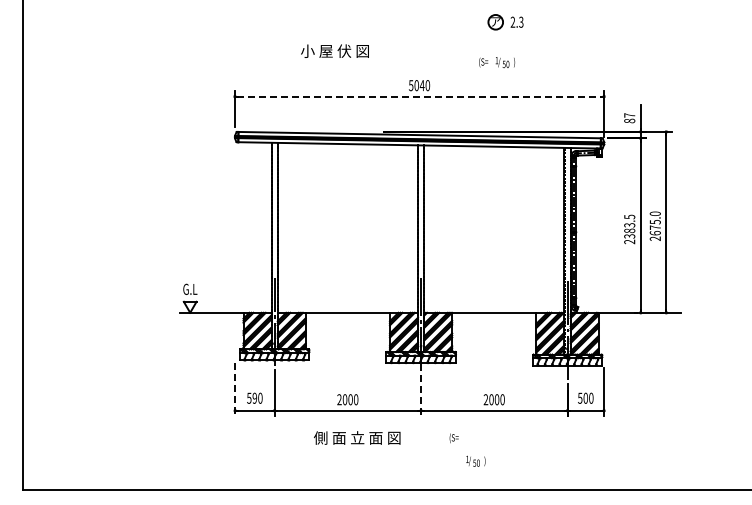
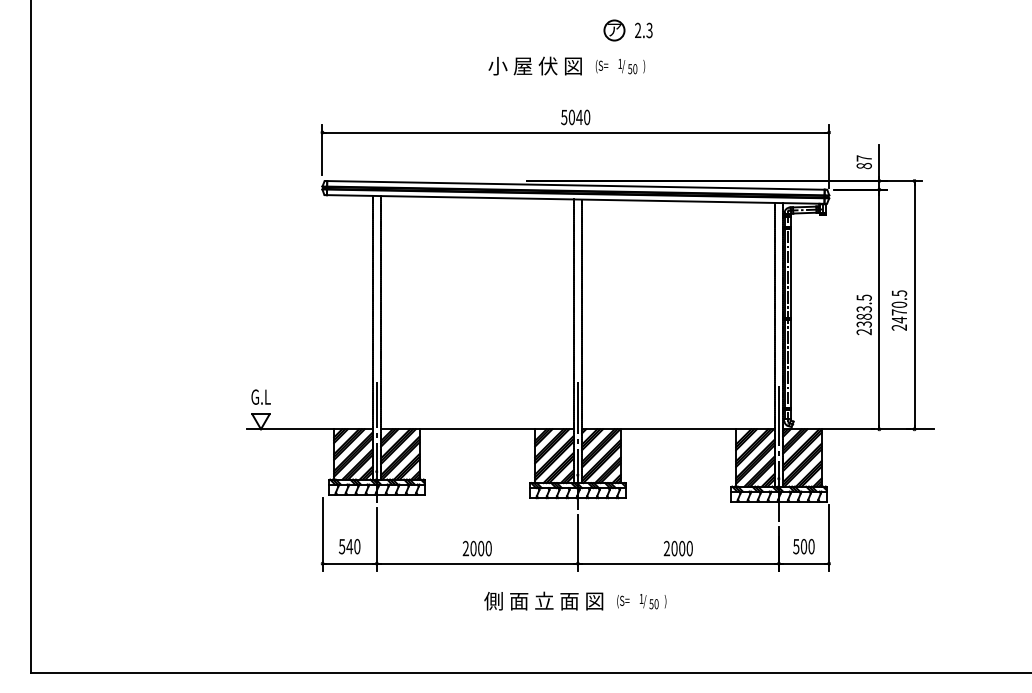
part: (505, 22) -> (627, 30), moved
text: (334, 50) -> (534, 65), moved
text: (496, 62) -> (619, 66), moved
line: (419, 96) -> (575, 132), dashed -> solid
text: (654, 223) -> (898, 306), 2675.0 -> 2470.5
line: (235, 389) -> (323, 534), dashed -> solid
line: (421, 395) -> (578, 542), dashed -> solid
text: (254, 397) -> (349, 545), 590 -> 540
text: (357, 437) -> (544, 600), moved
text: (475, 460) -> (652, 600), moved

